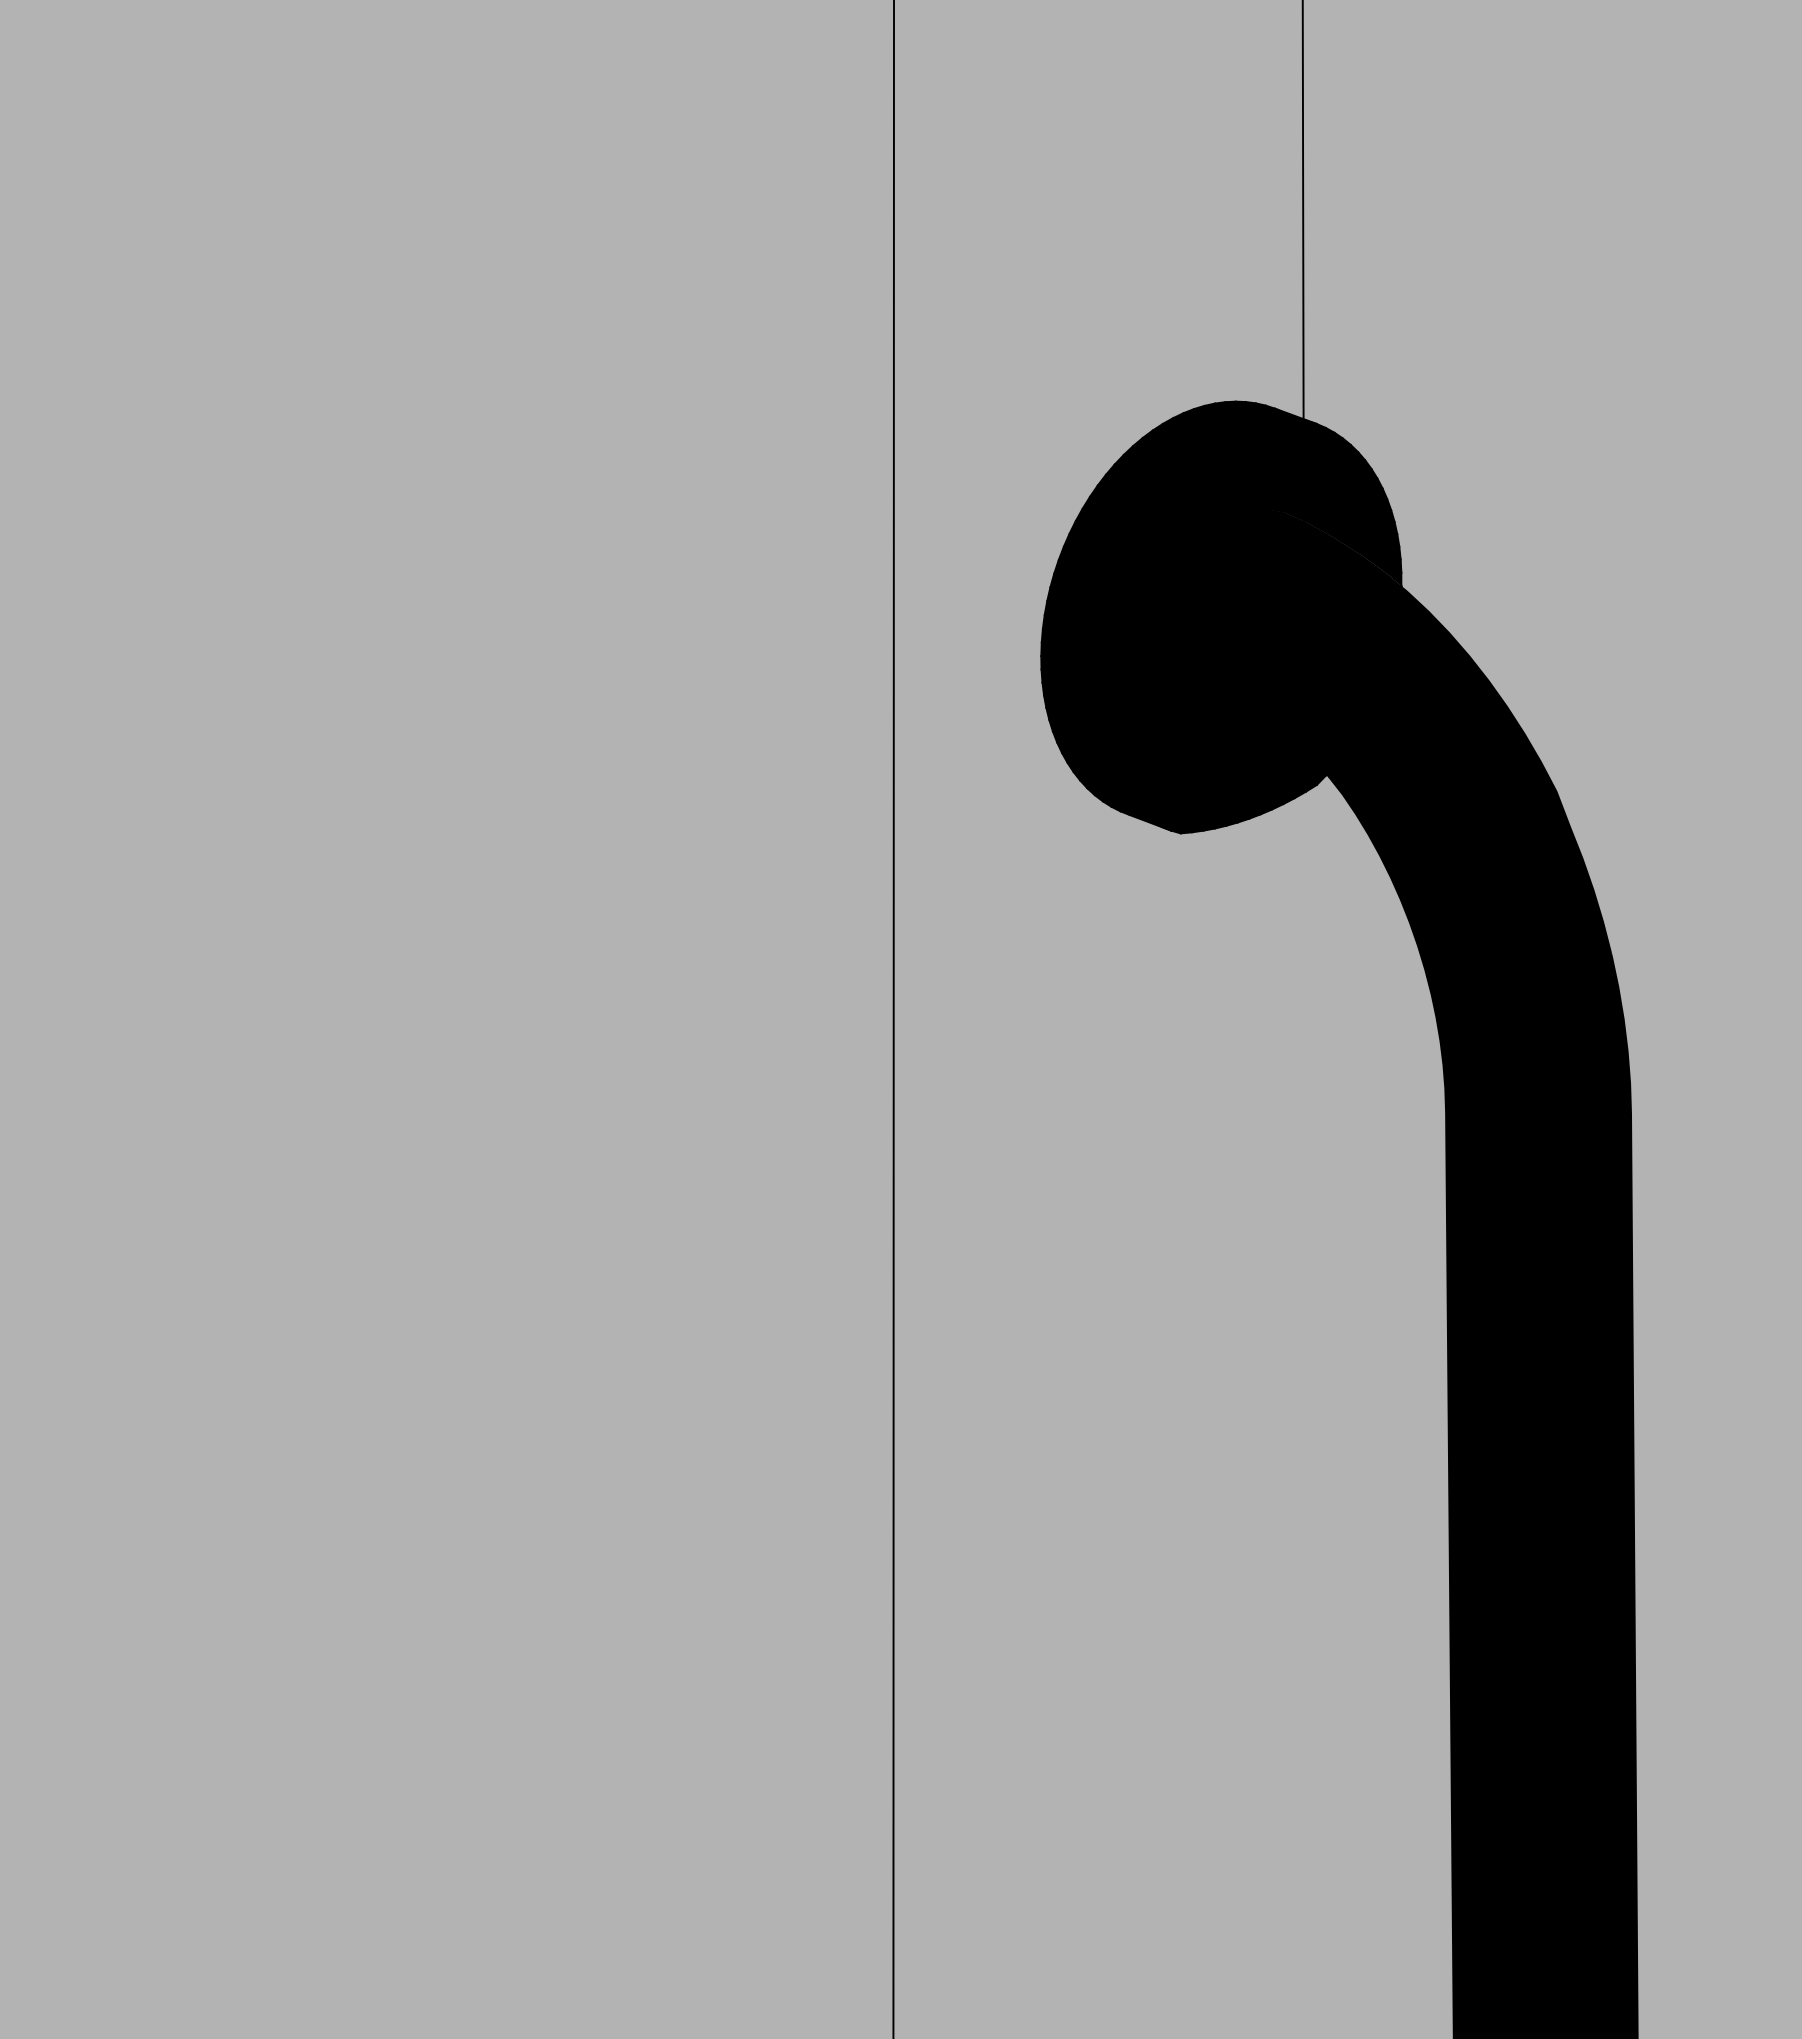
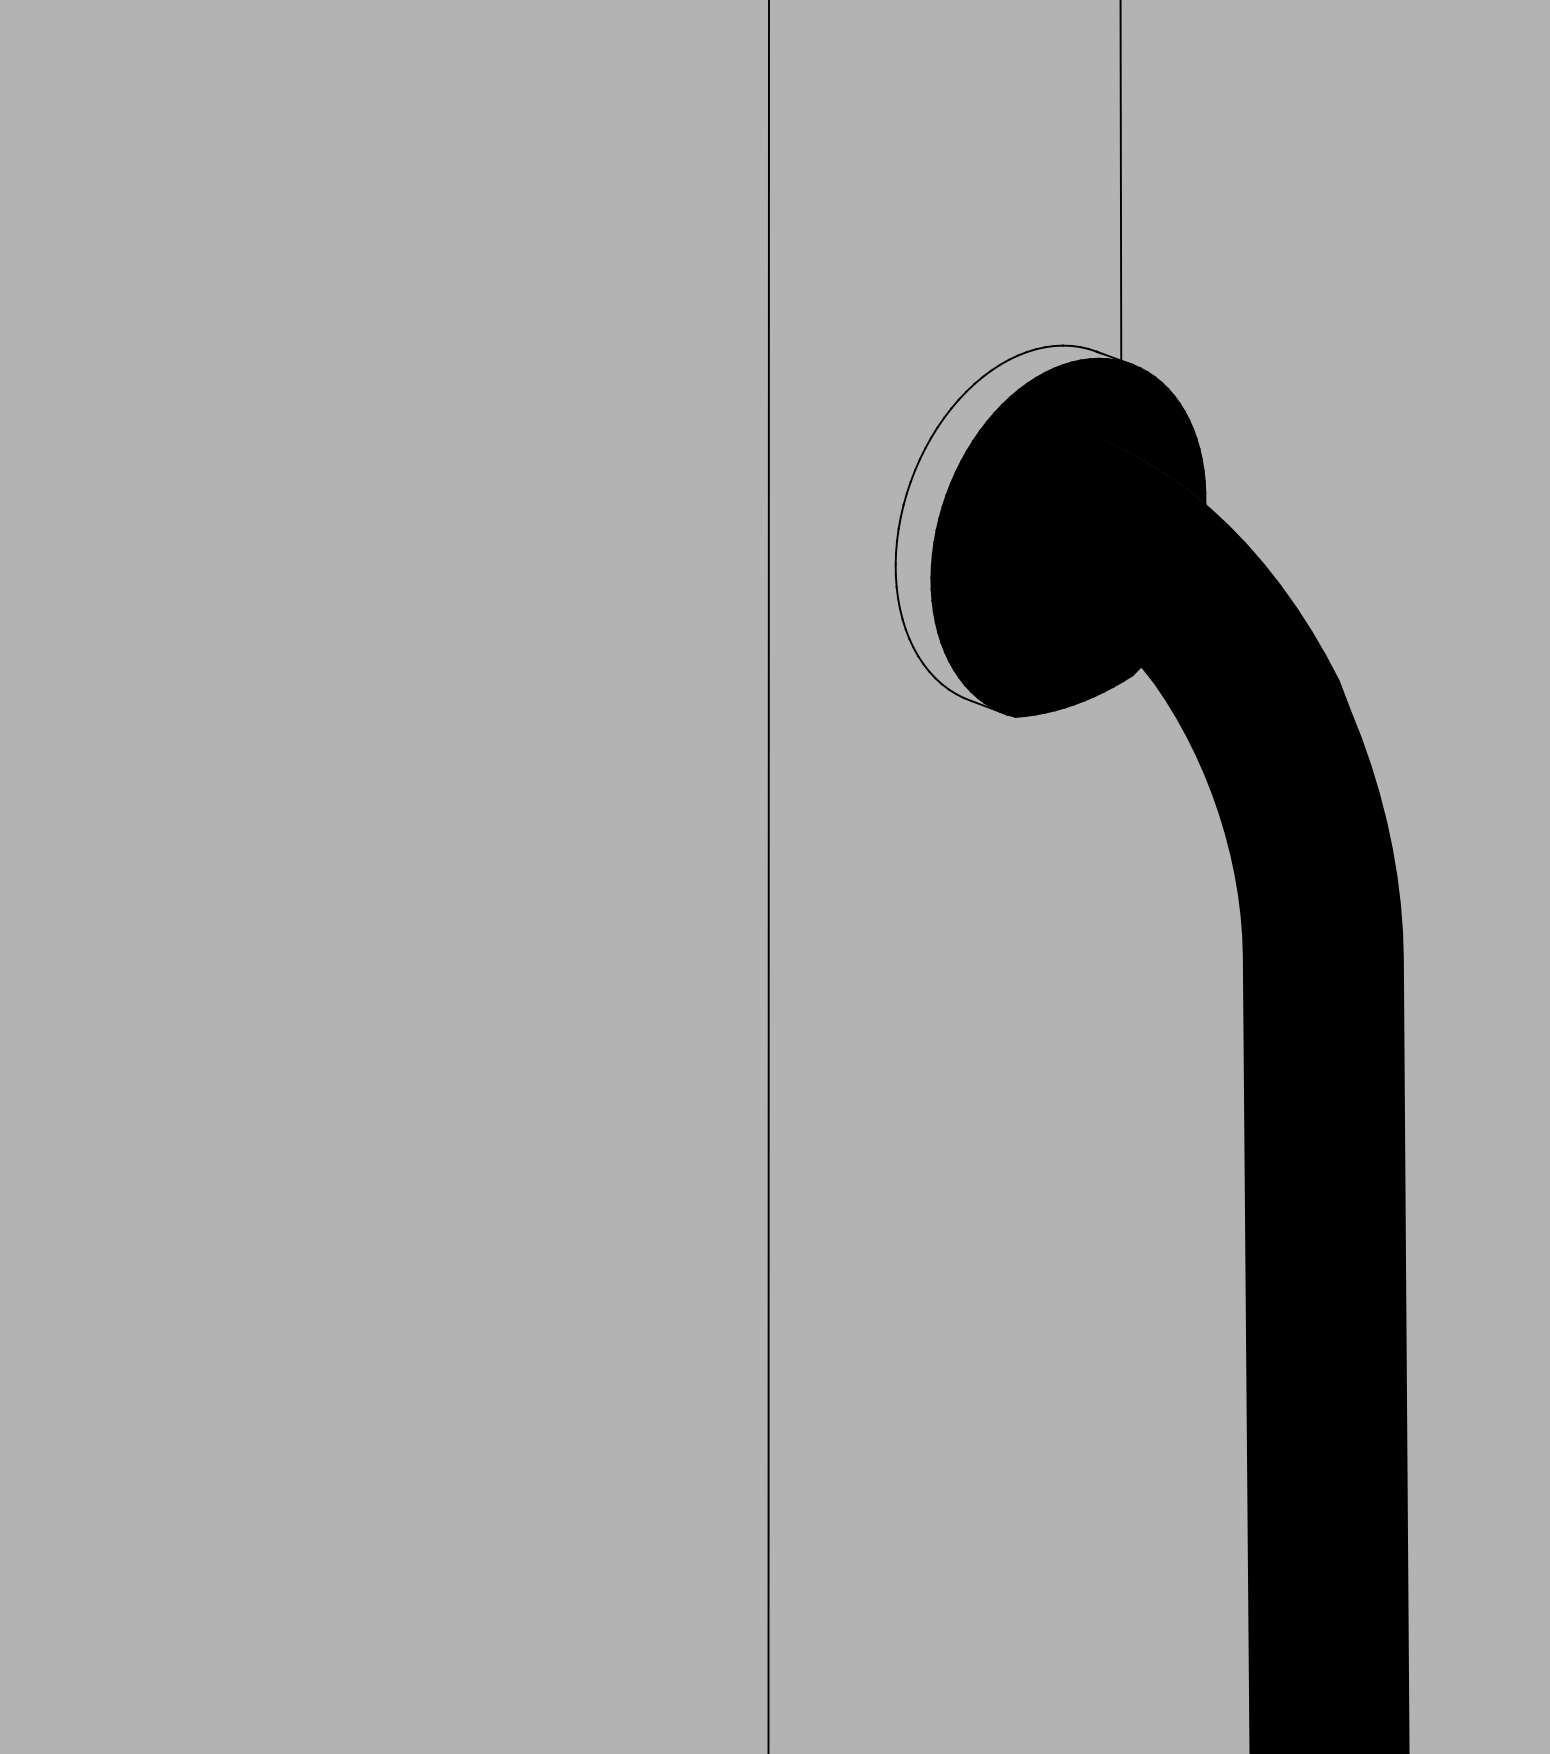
fill: (1178, 615) -> (1013, 529), removed

